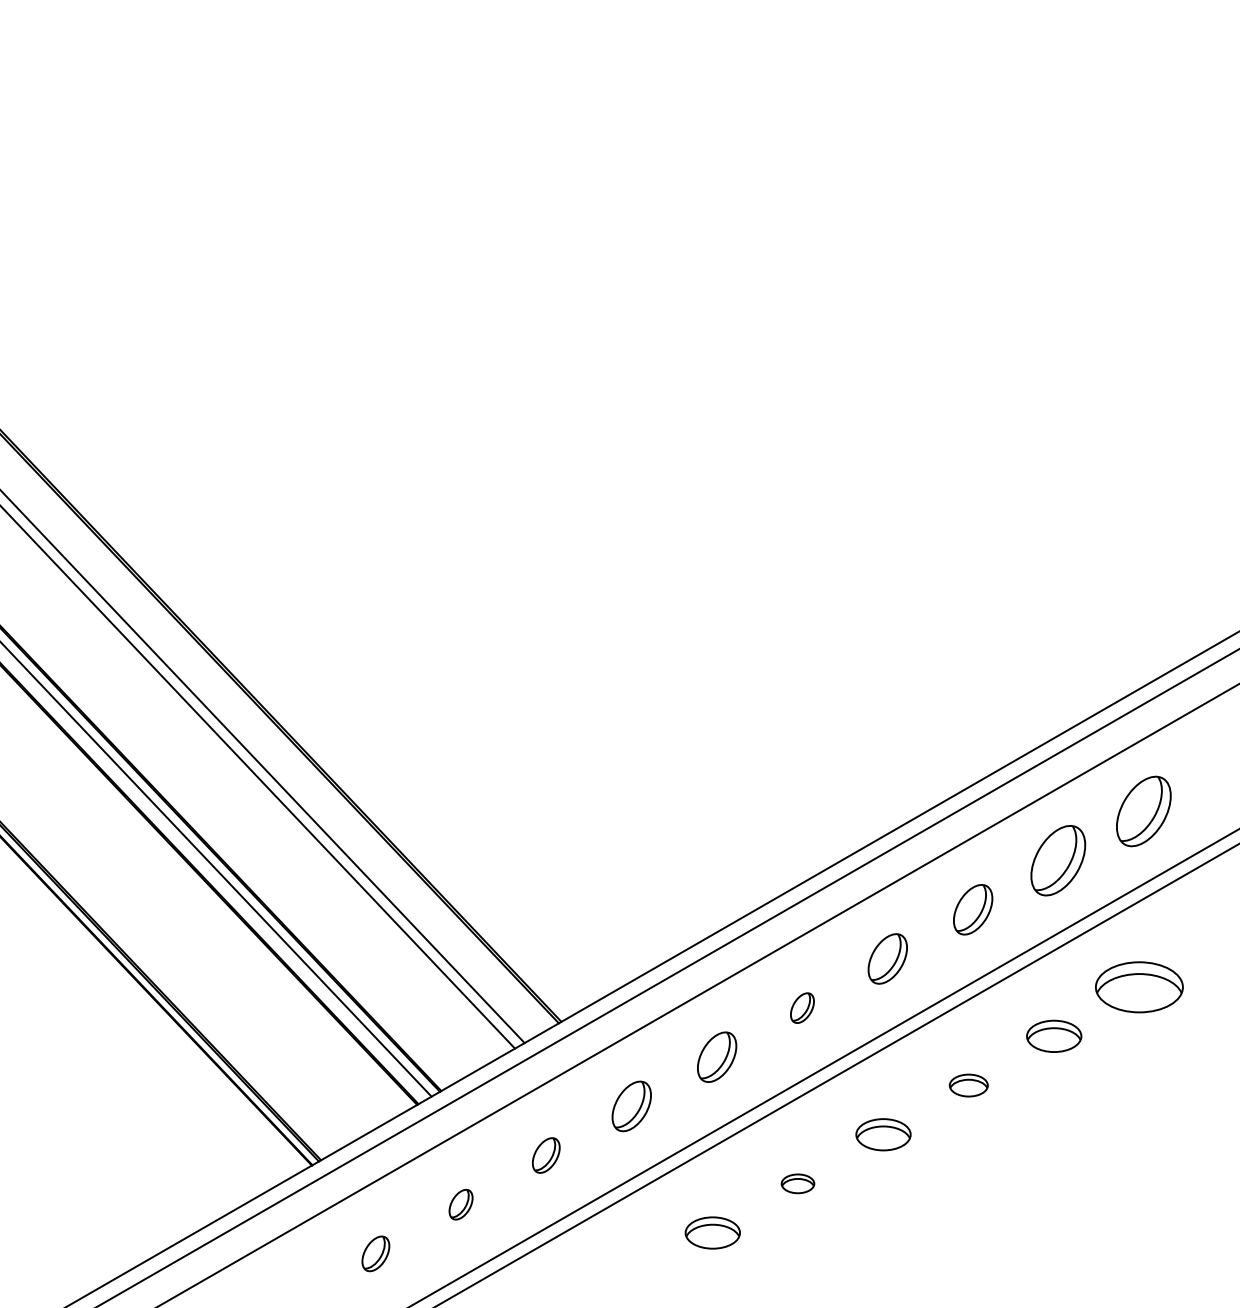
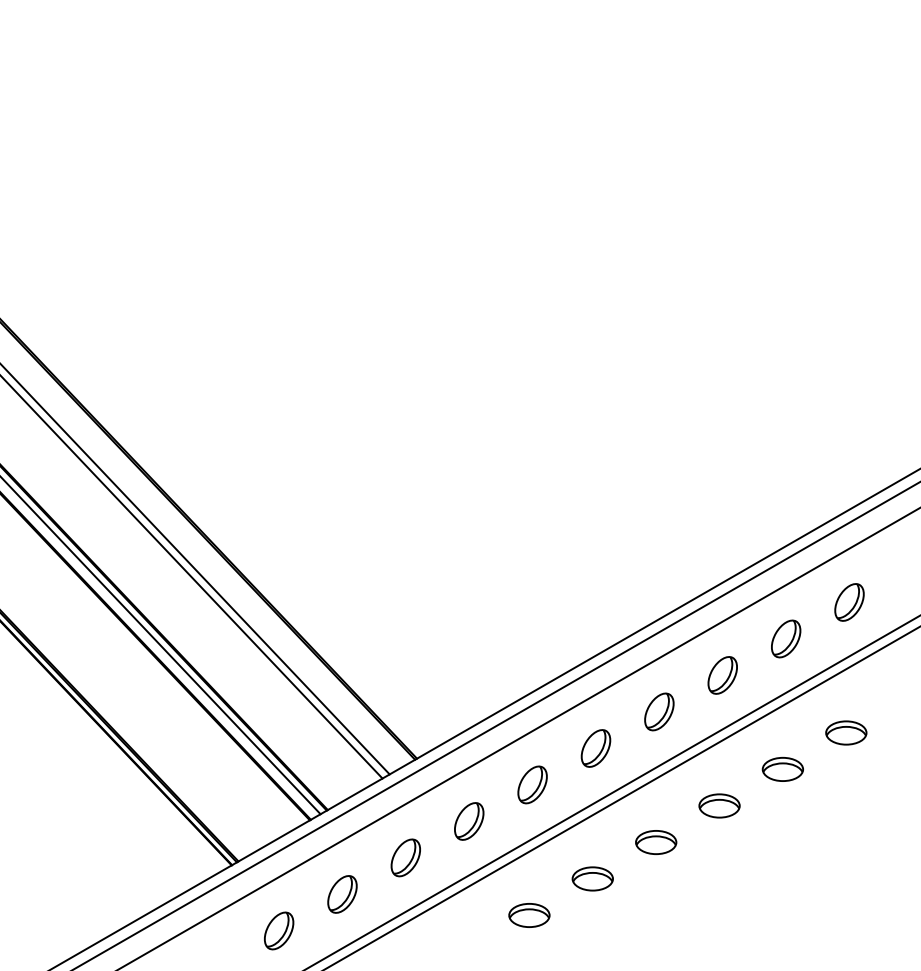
part: (1143, 811) -> (849, 602), size x0.71
part: (1058, 860) -> (786, 638), size x0.71
part: (1139, 986) -> (846, 732), size x0.62
part: (801, 1008) -> (595, 748), size x1.67
part: (968, 1084) -> (719, 805), size x1.43
part: (545, 1154) -> (405, 857), size x1.43
part: (797, 1183) -> (592, 878), size x1.67
part: (461, 1204) -> (342, 894), size x1.67
part: (376, 1253) -> (279, 930), size x1.43

